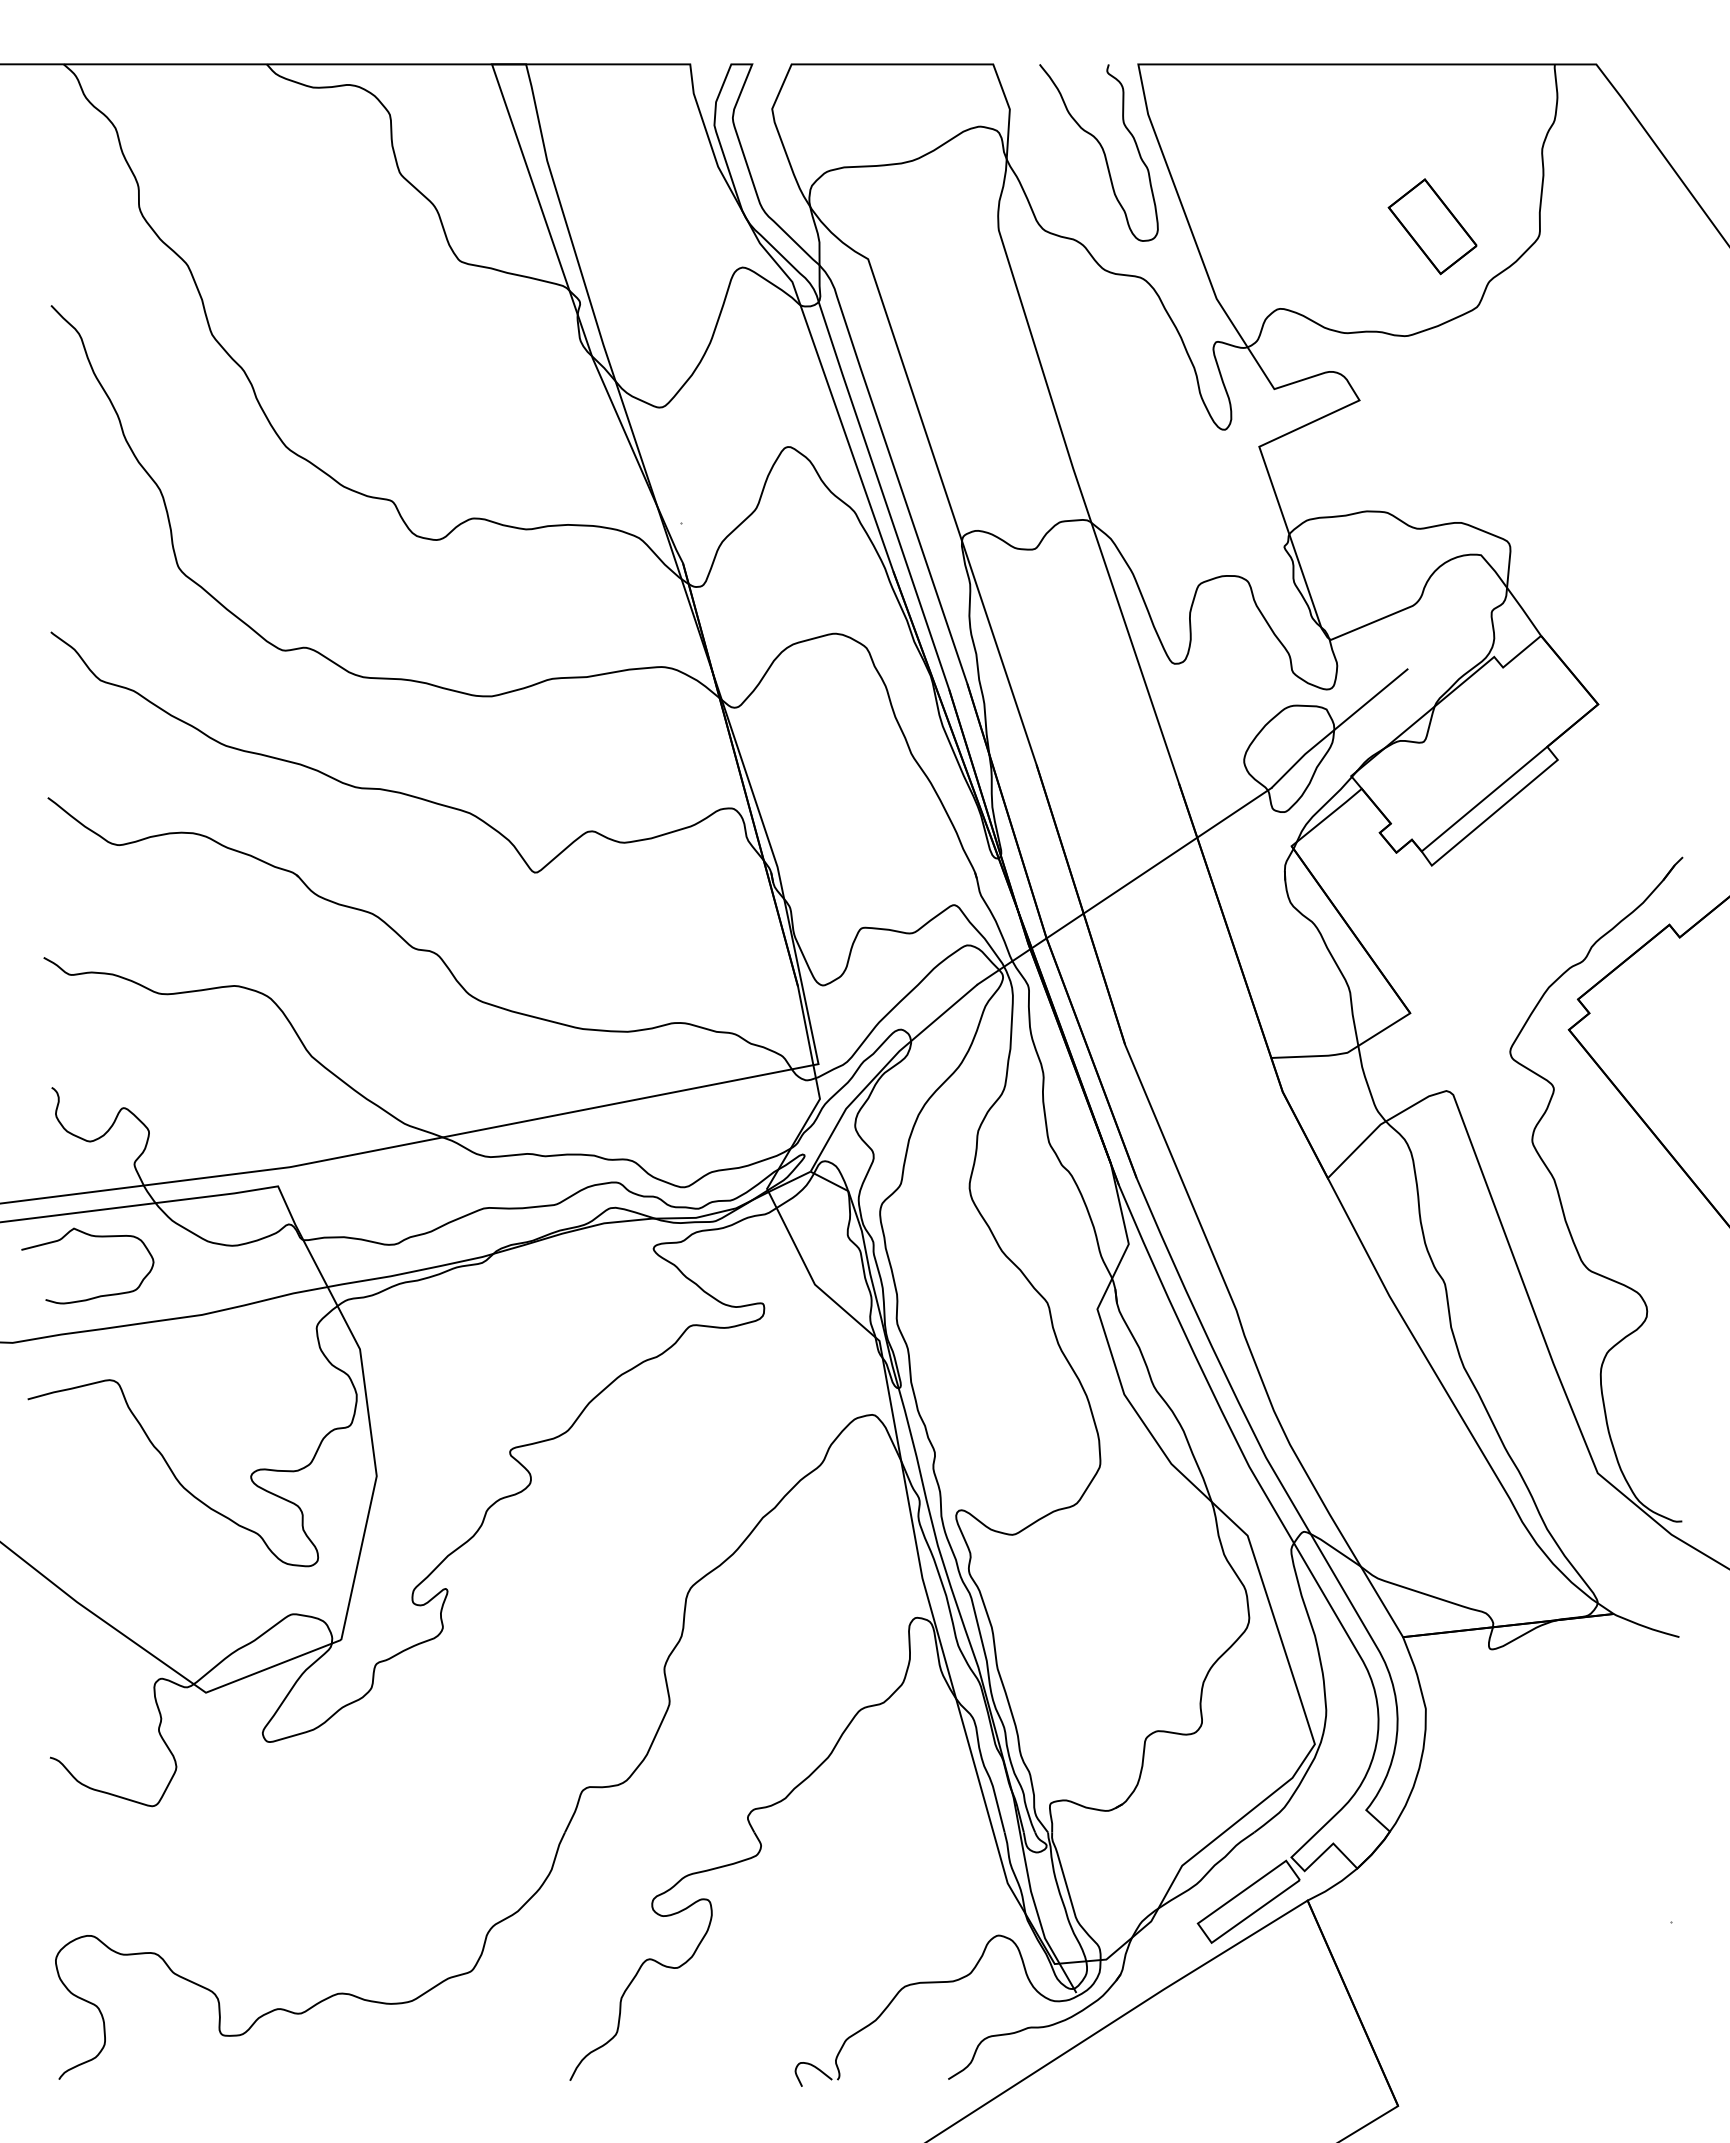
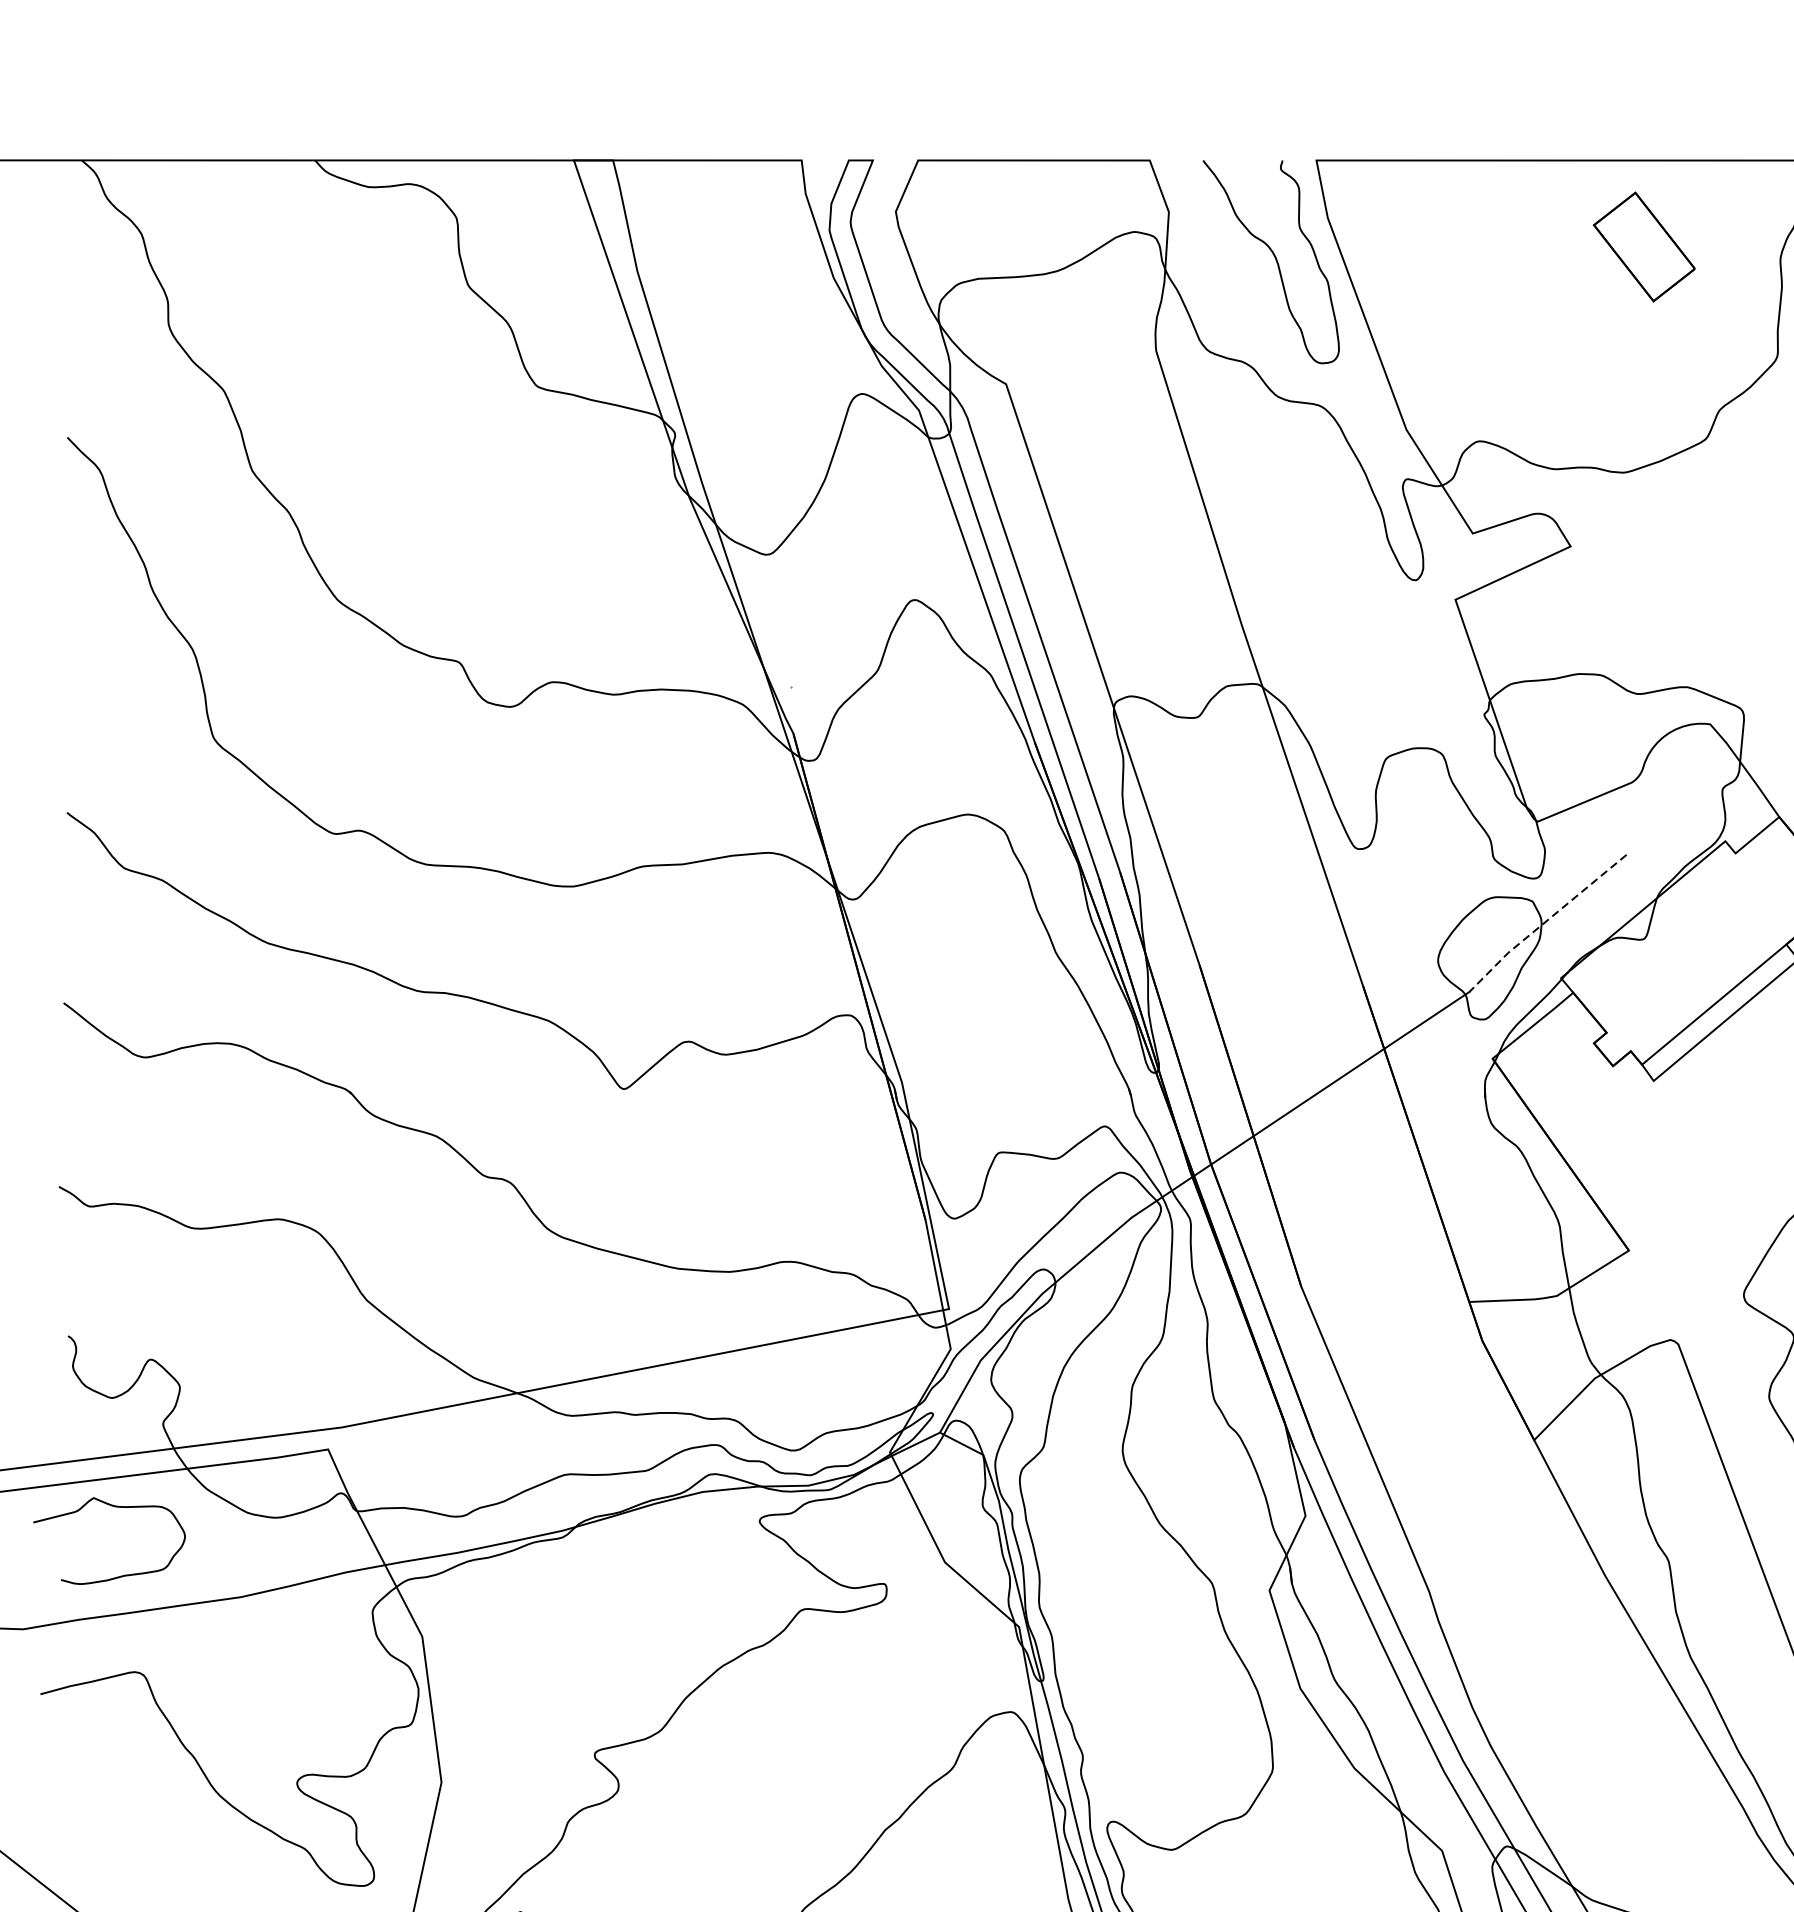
part: (1432, 226) -> (1644, 246), moved
line: (1337, 727) -> (1545, 922), solid -> dashed

